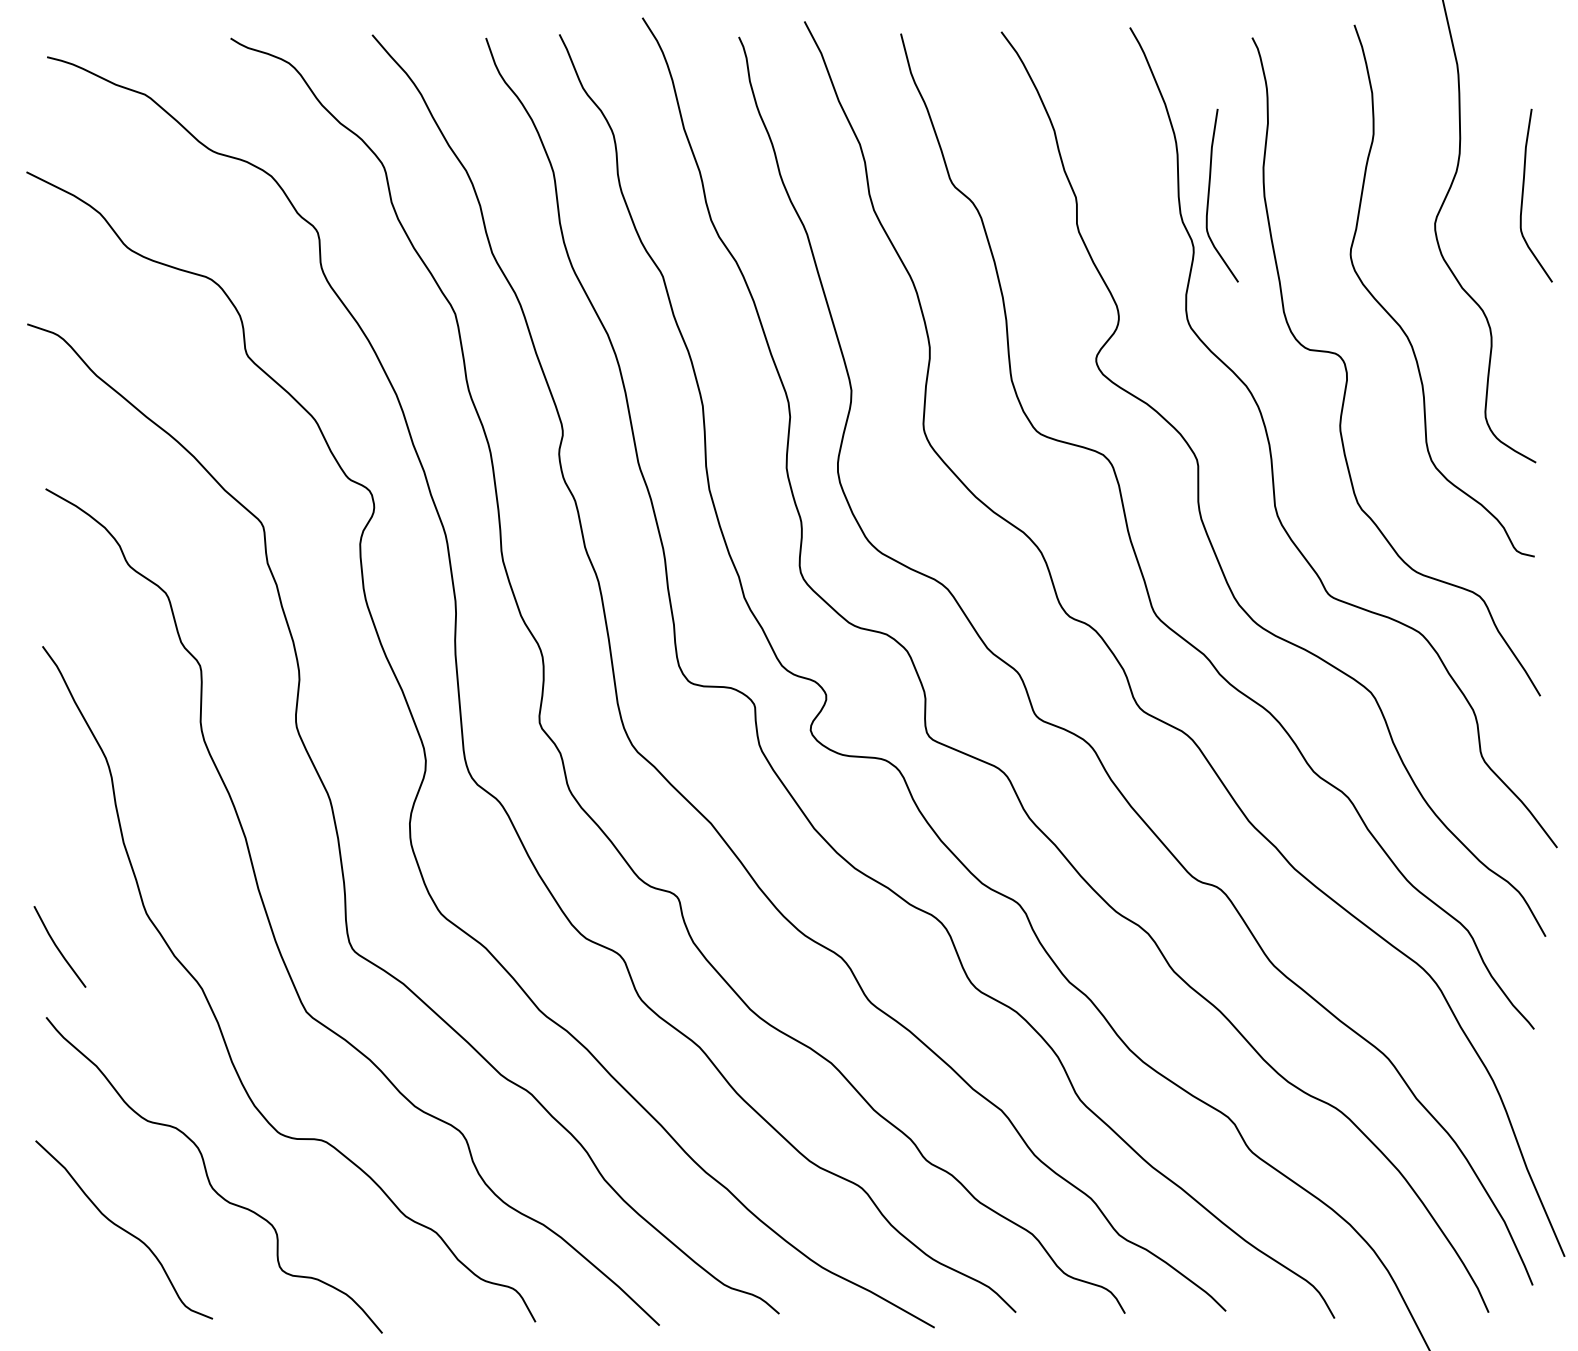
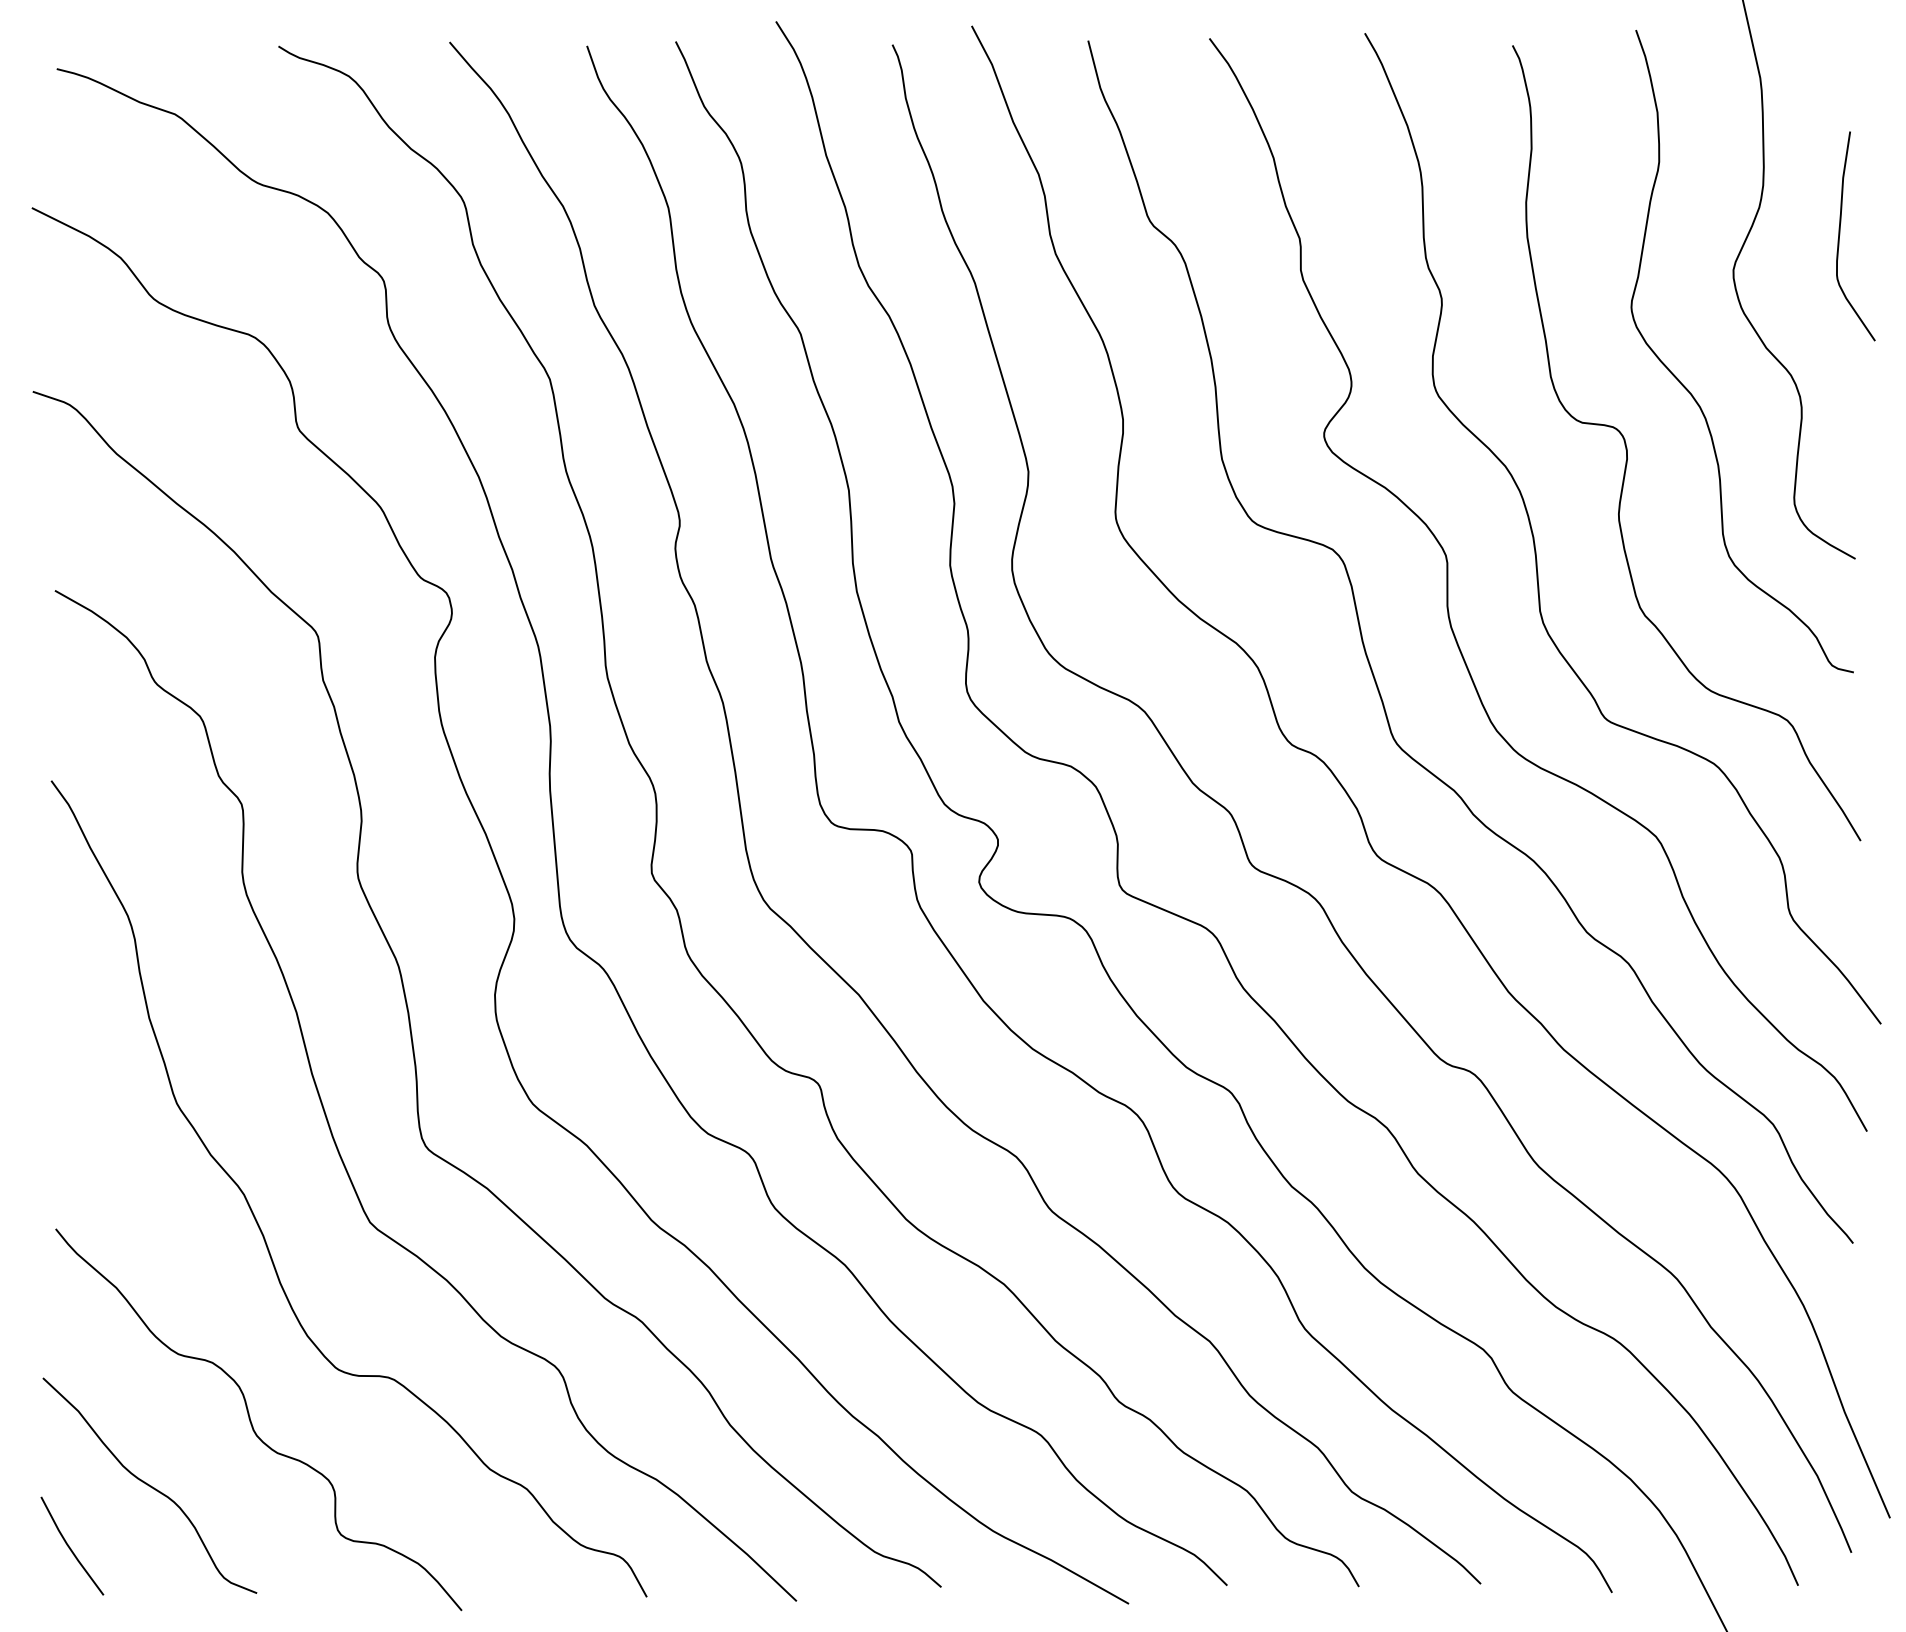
curve: (1209, 195) -> (1460, 236), removed
line: (58, 947) -> (70, 1546), moved

